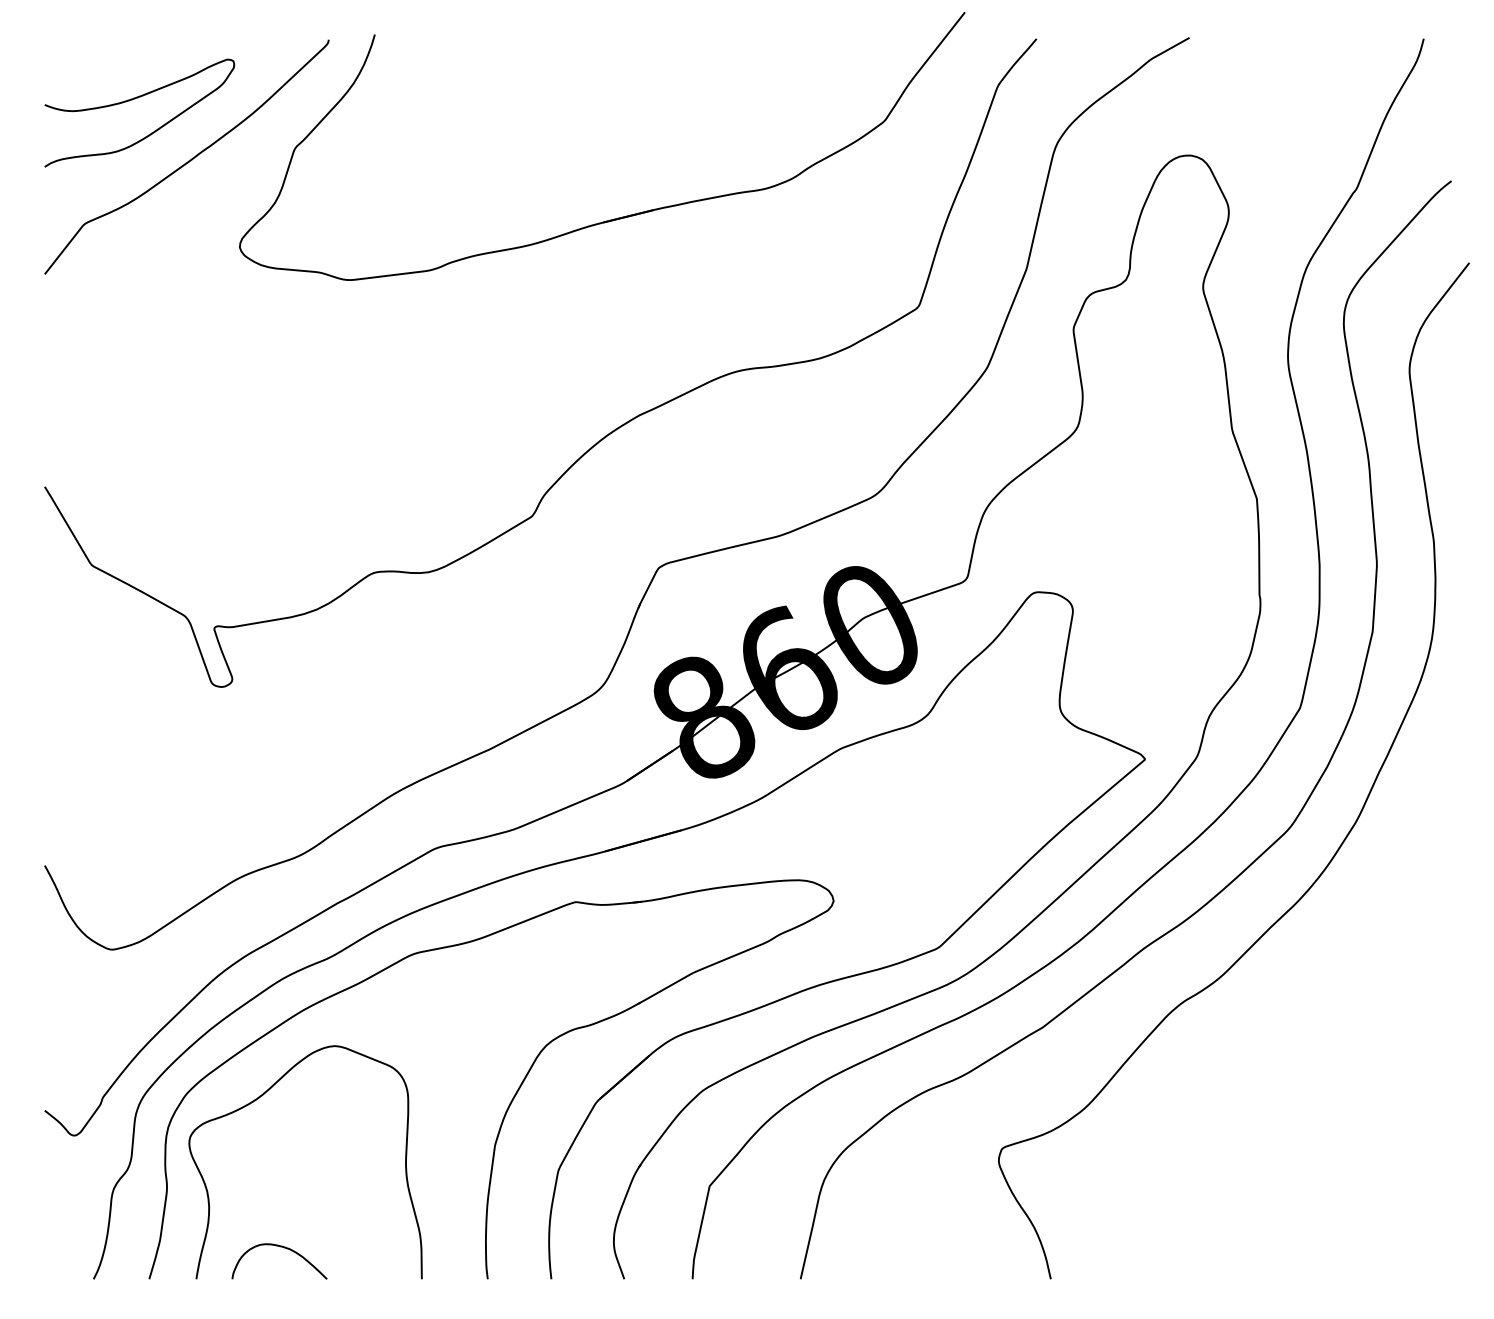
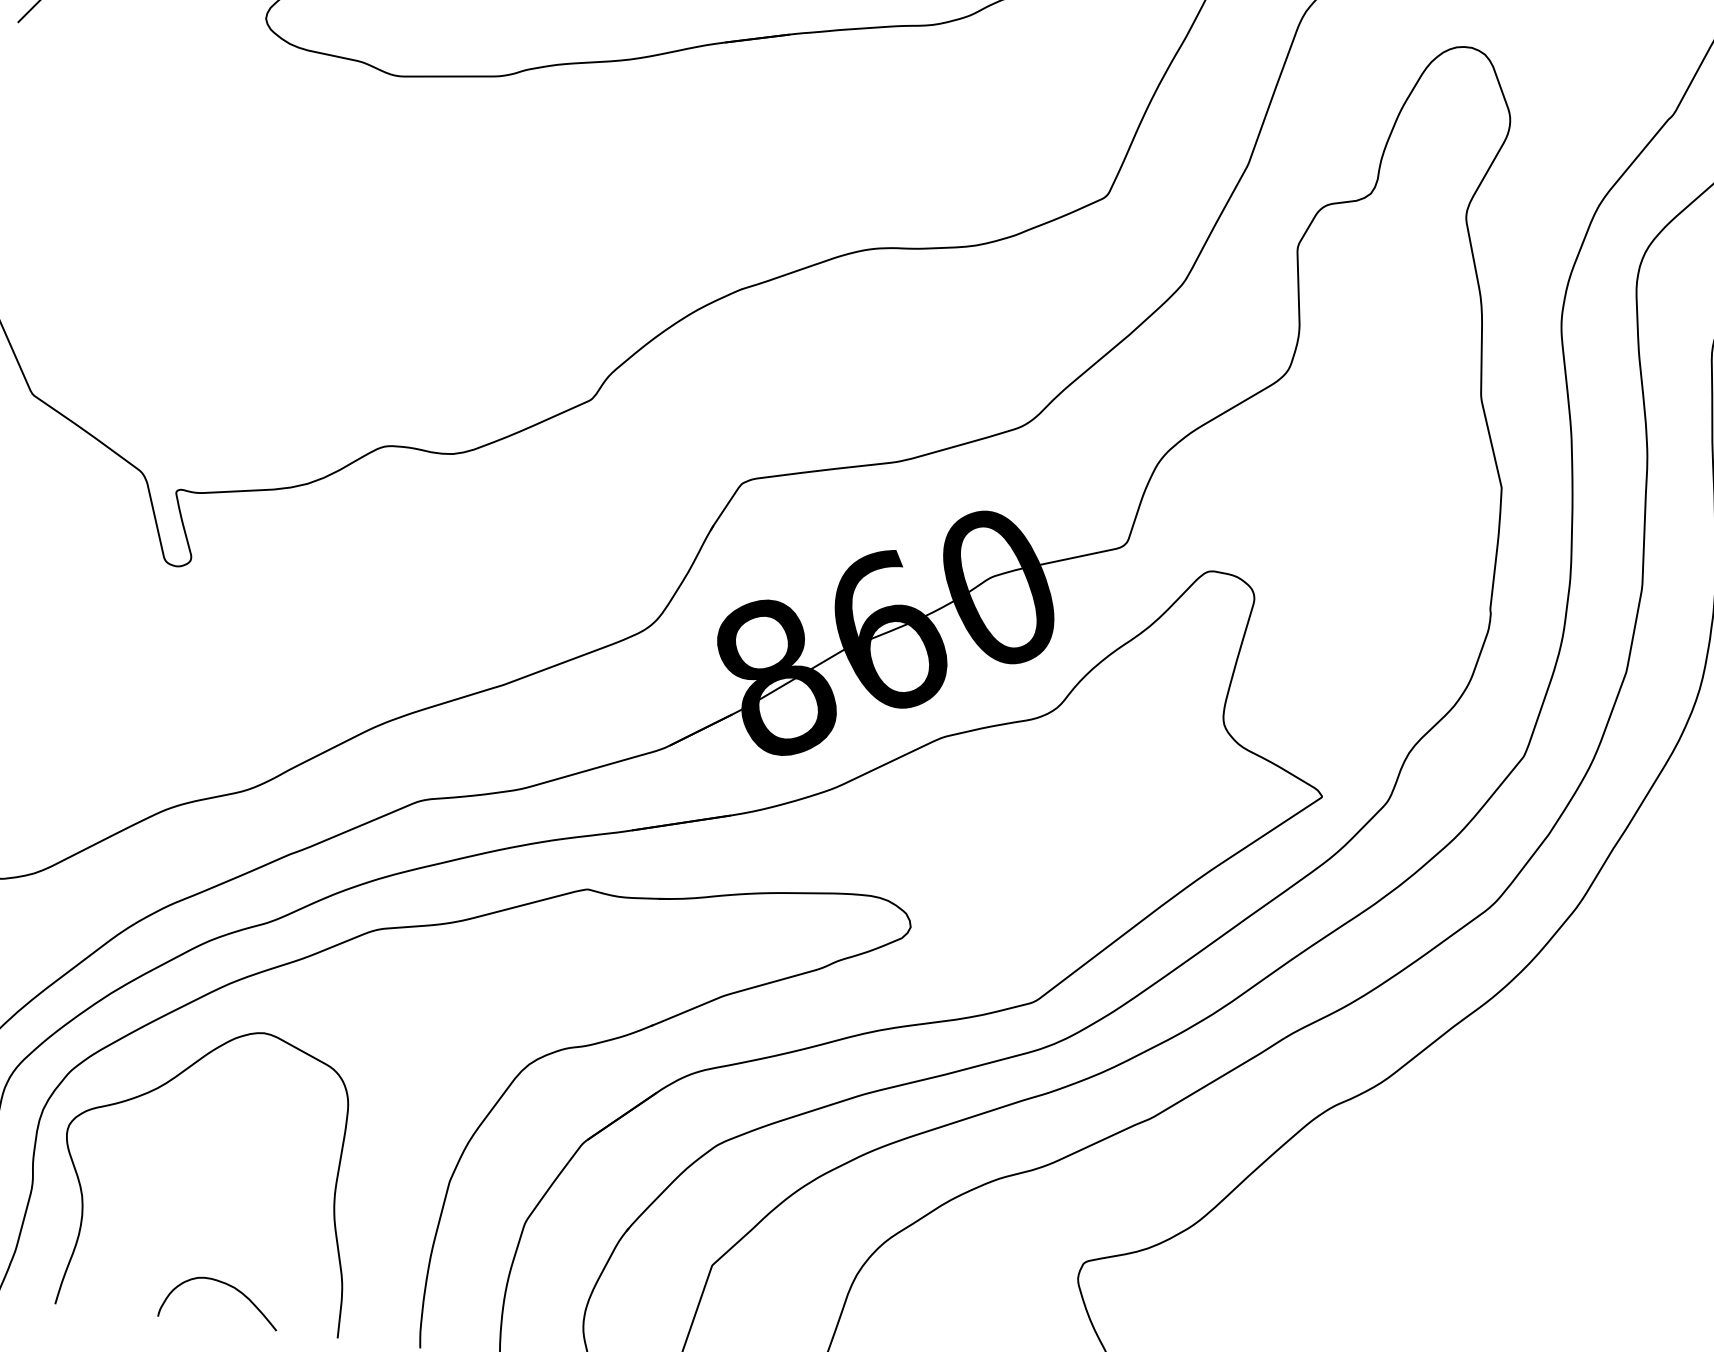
curve: (284, 1248) -> (227, 1286), moved

